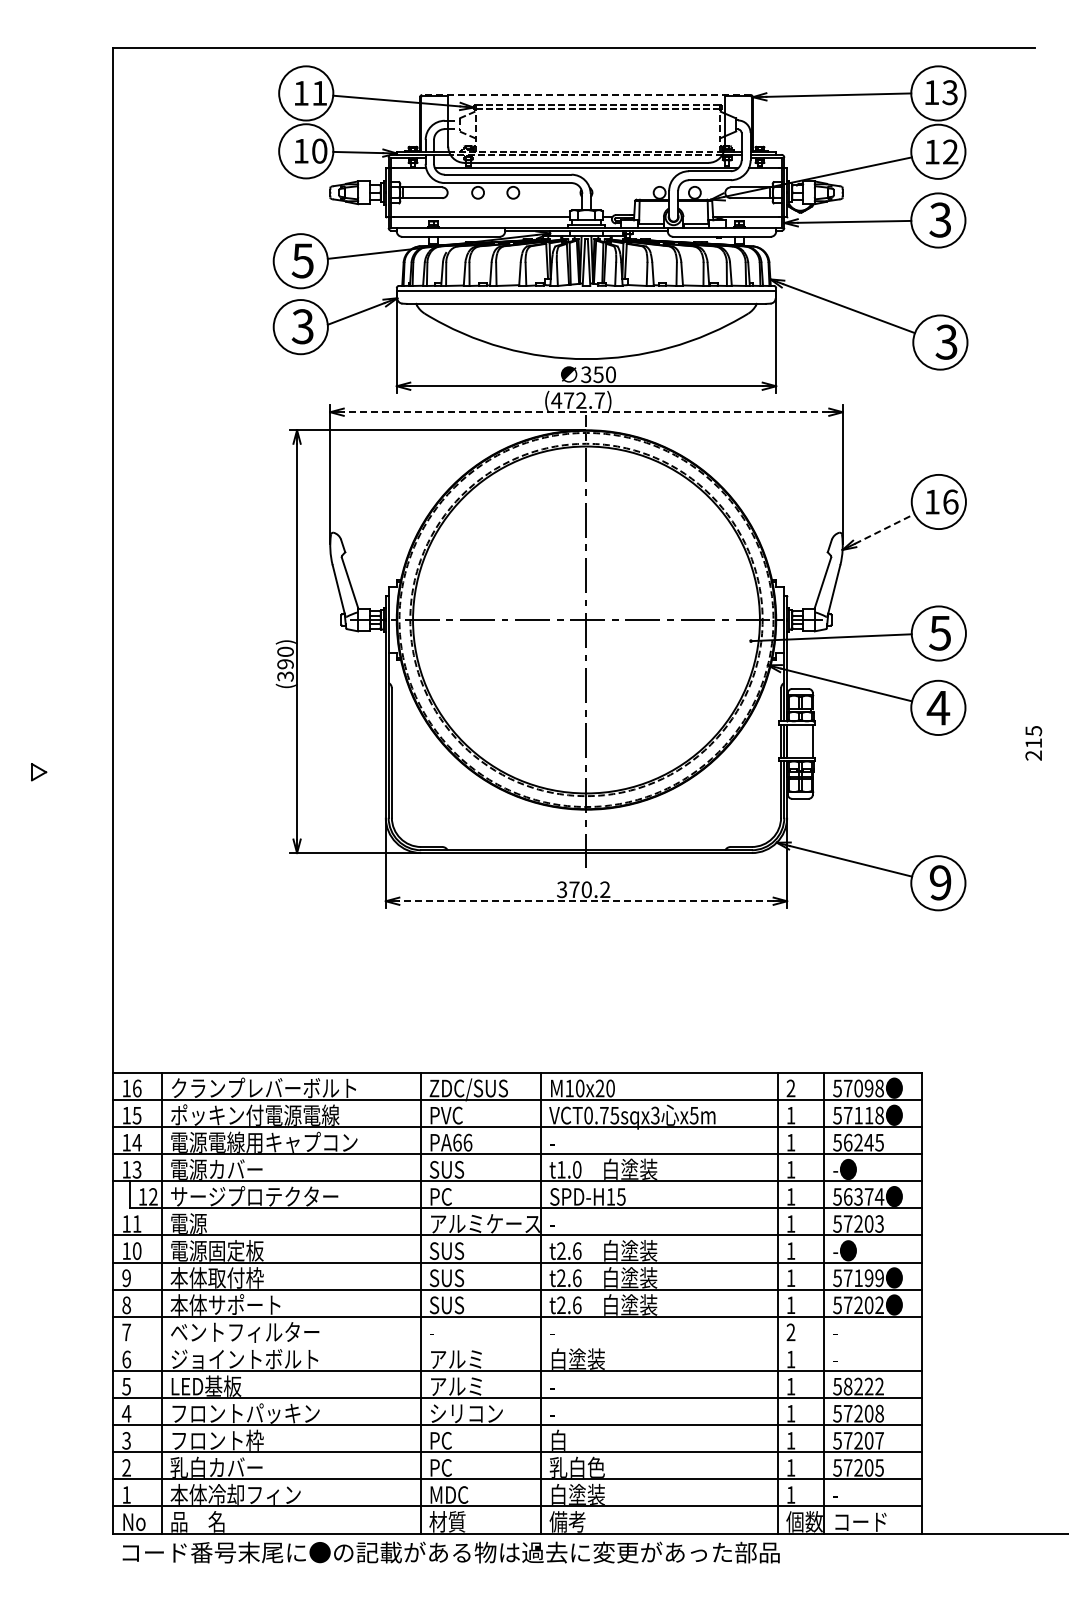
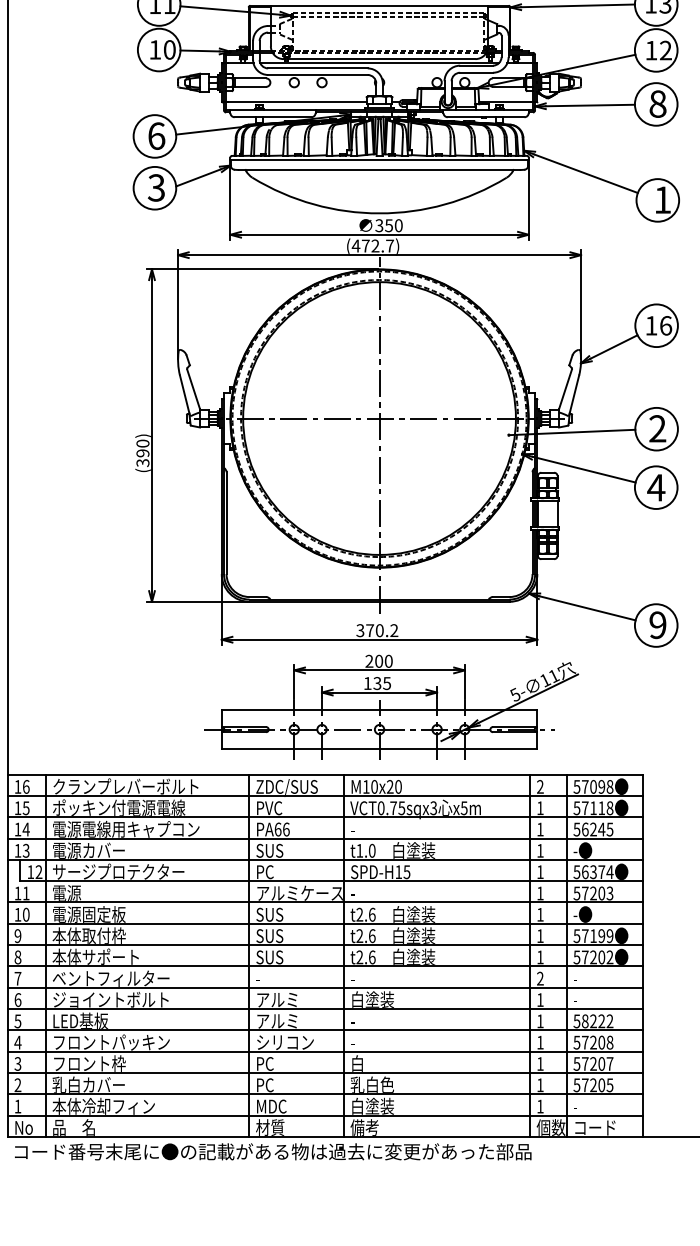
line: (585, 95) -> (378, 6), dashed -> solid
text: (940, 219) -> (657, 103), 3 -> 8
text: (302, 260) -> (156, 135), 5 -> 6
text: (946, 341) -> (662, 199), 3 -> 1
line: (586, 412) -> (379, 255), dashed -> solid
line: (885, 528) -> (614, 346), dashed -> solid
text: (939, 632) -> (657, 428), 5 -> 2
line: (585, 901) -> (378, 639), dashed -> solid
part: (601, 986) -> (391, 706), added
line: (517, 1343) -> (325, 987), added

